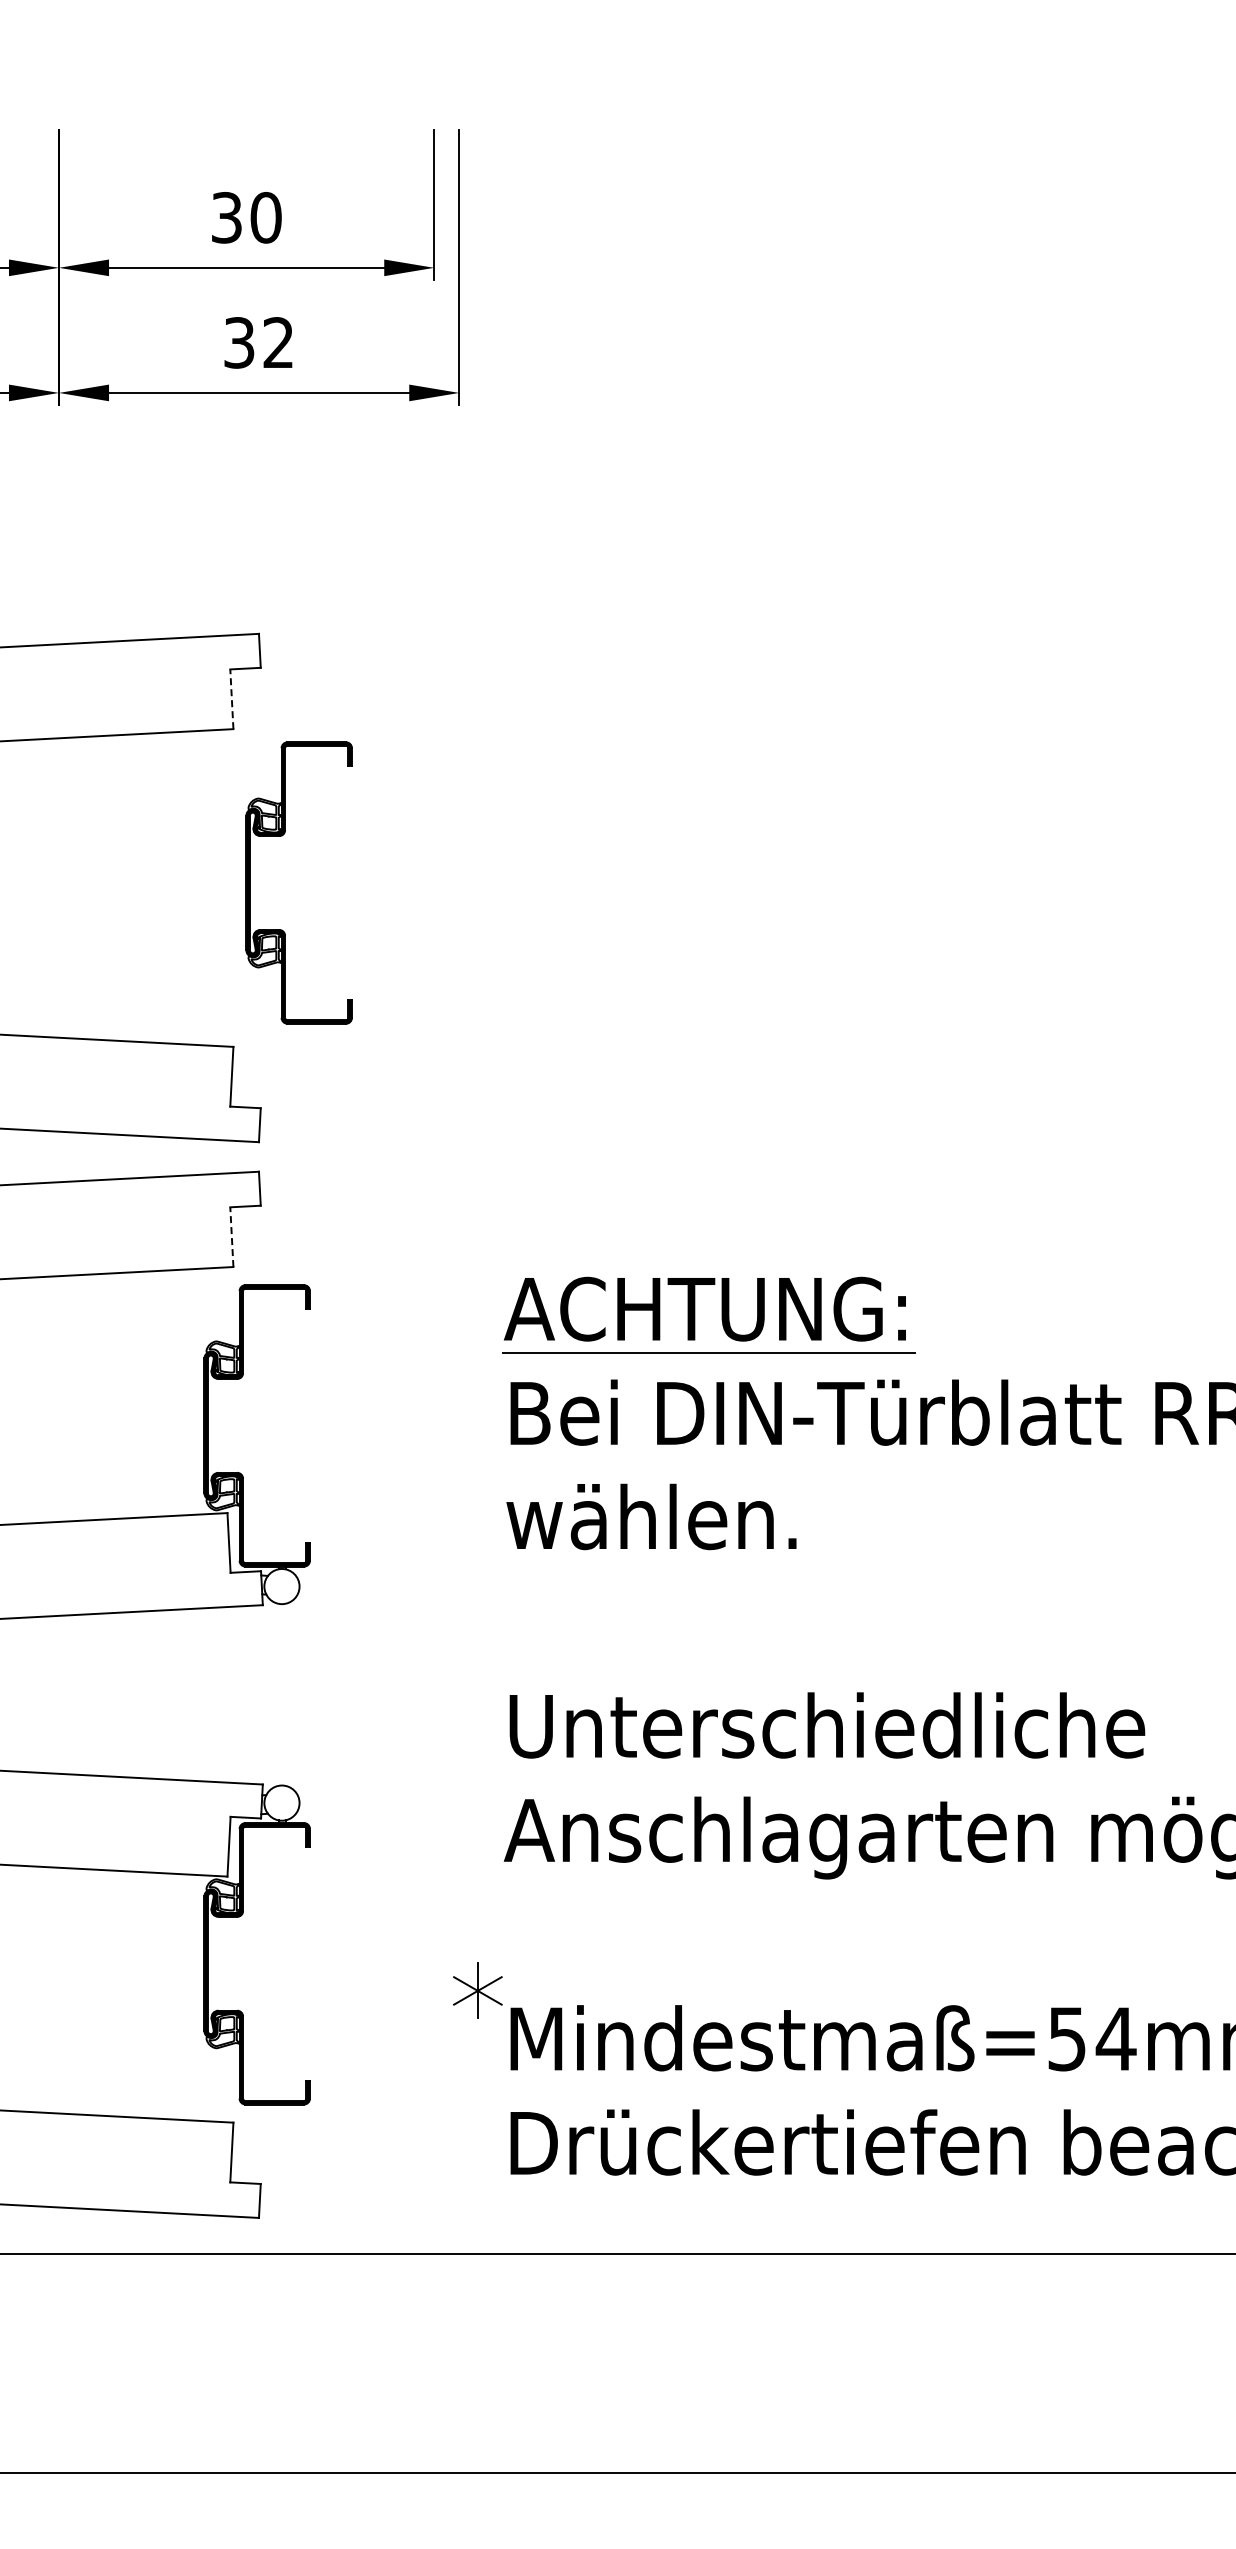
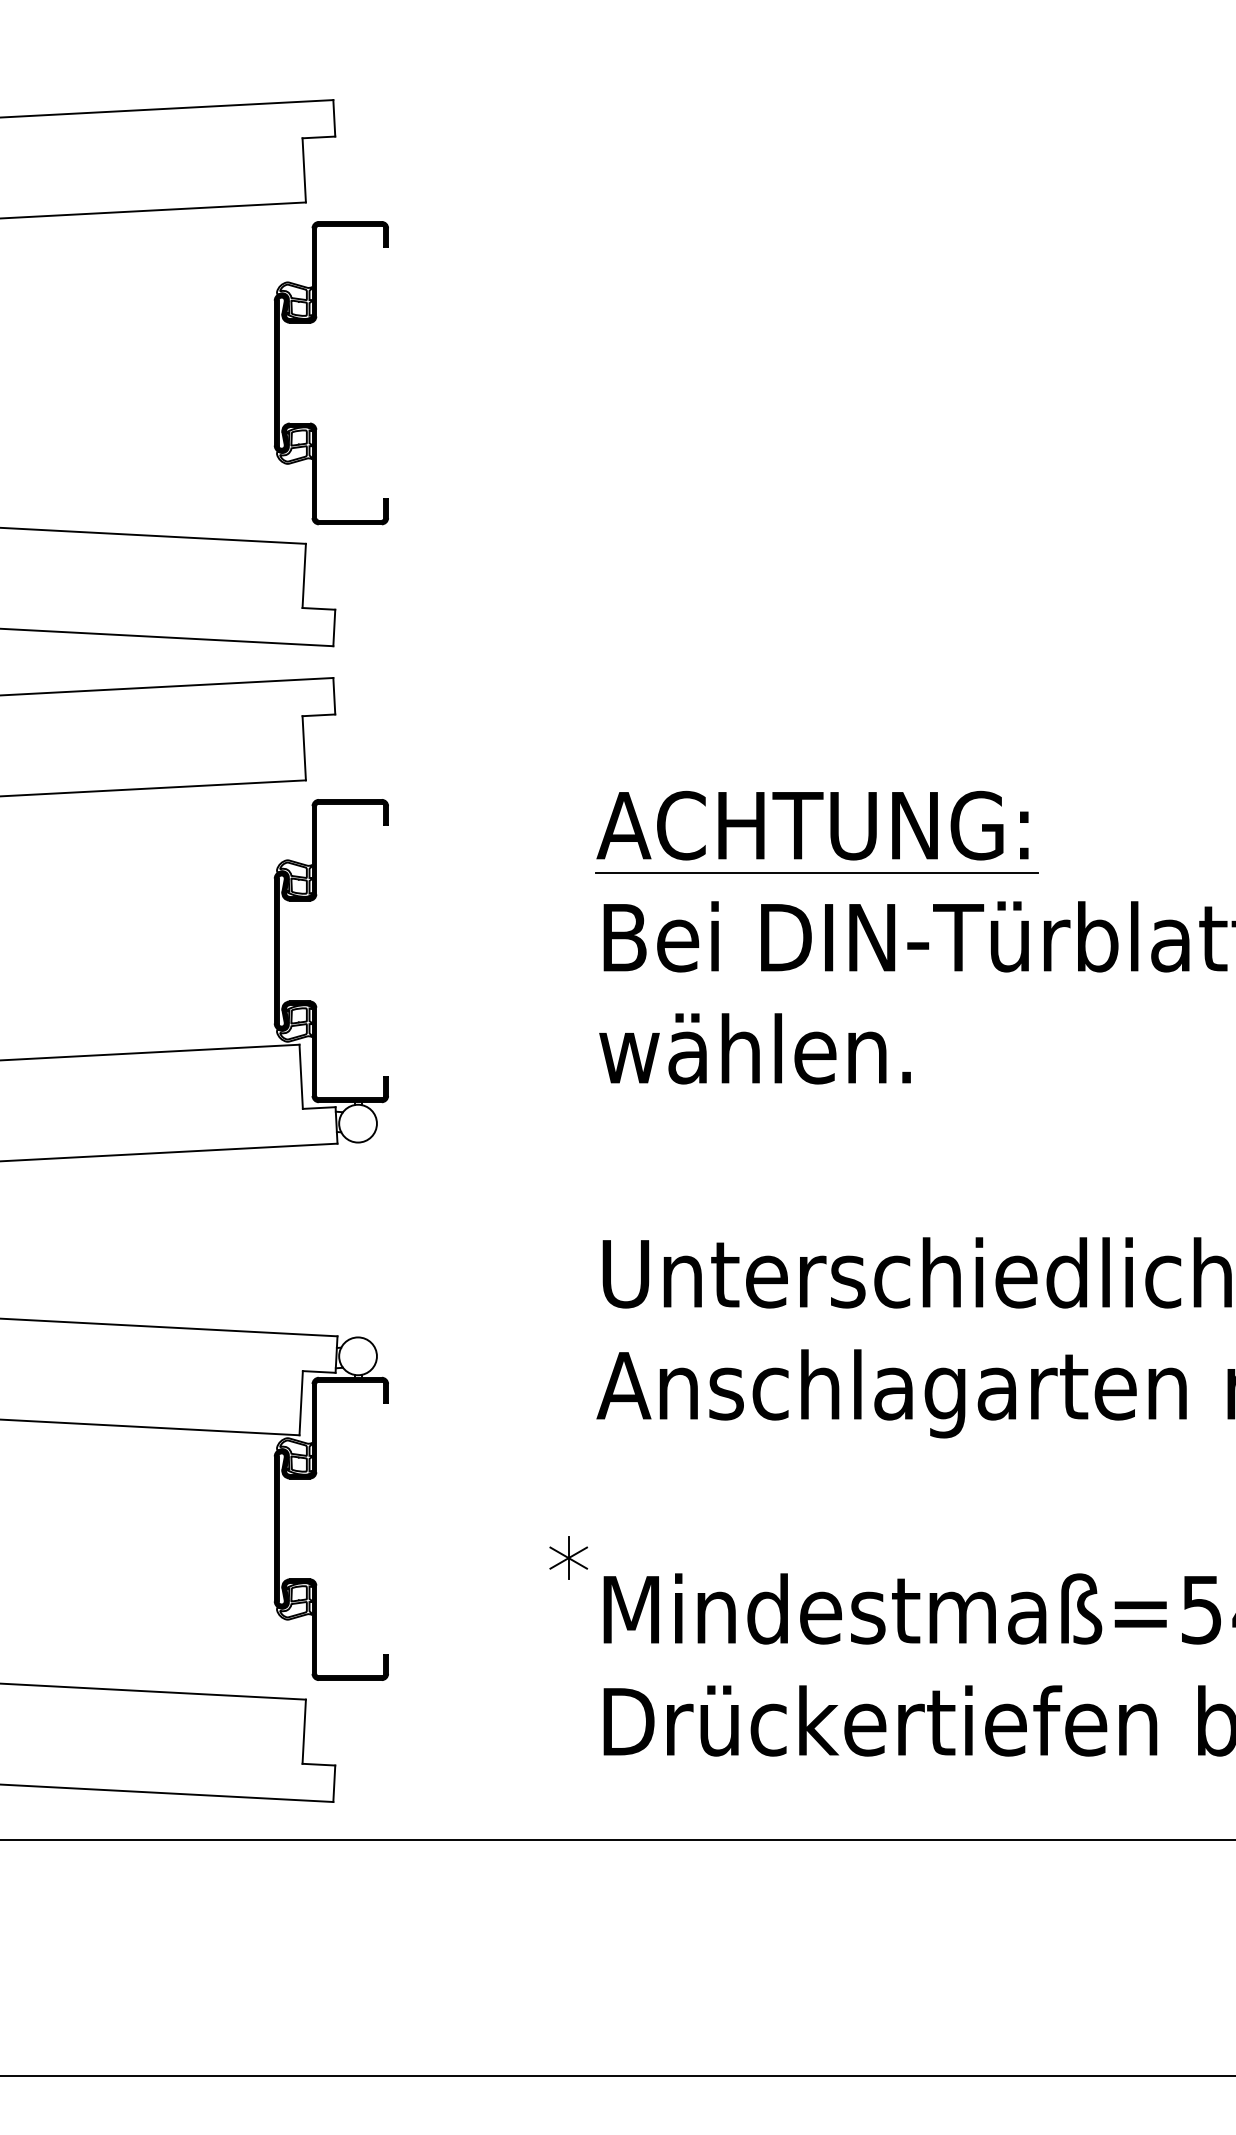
line: (231, 699) -> (303, 170), dashed -> solid
part: (250, 882) -> (279, 372), moved
line: (231, 1237) -> (303, 748), dashed -> solid
part: (478, 1990) -> (569, 1557), size x0.71

